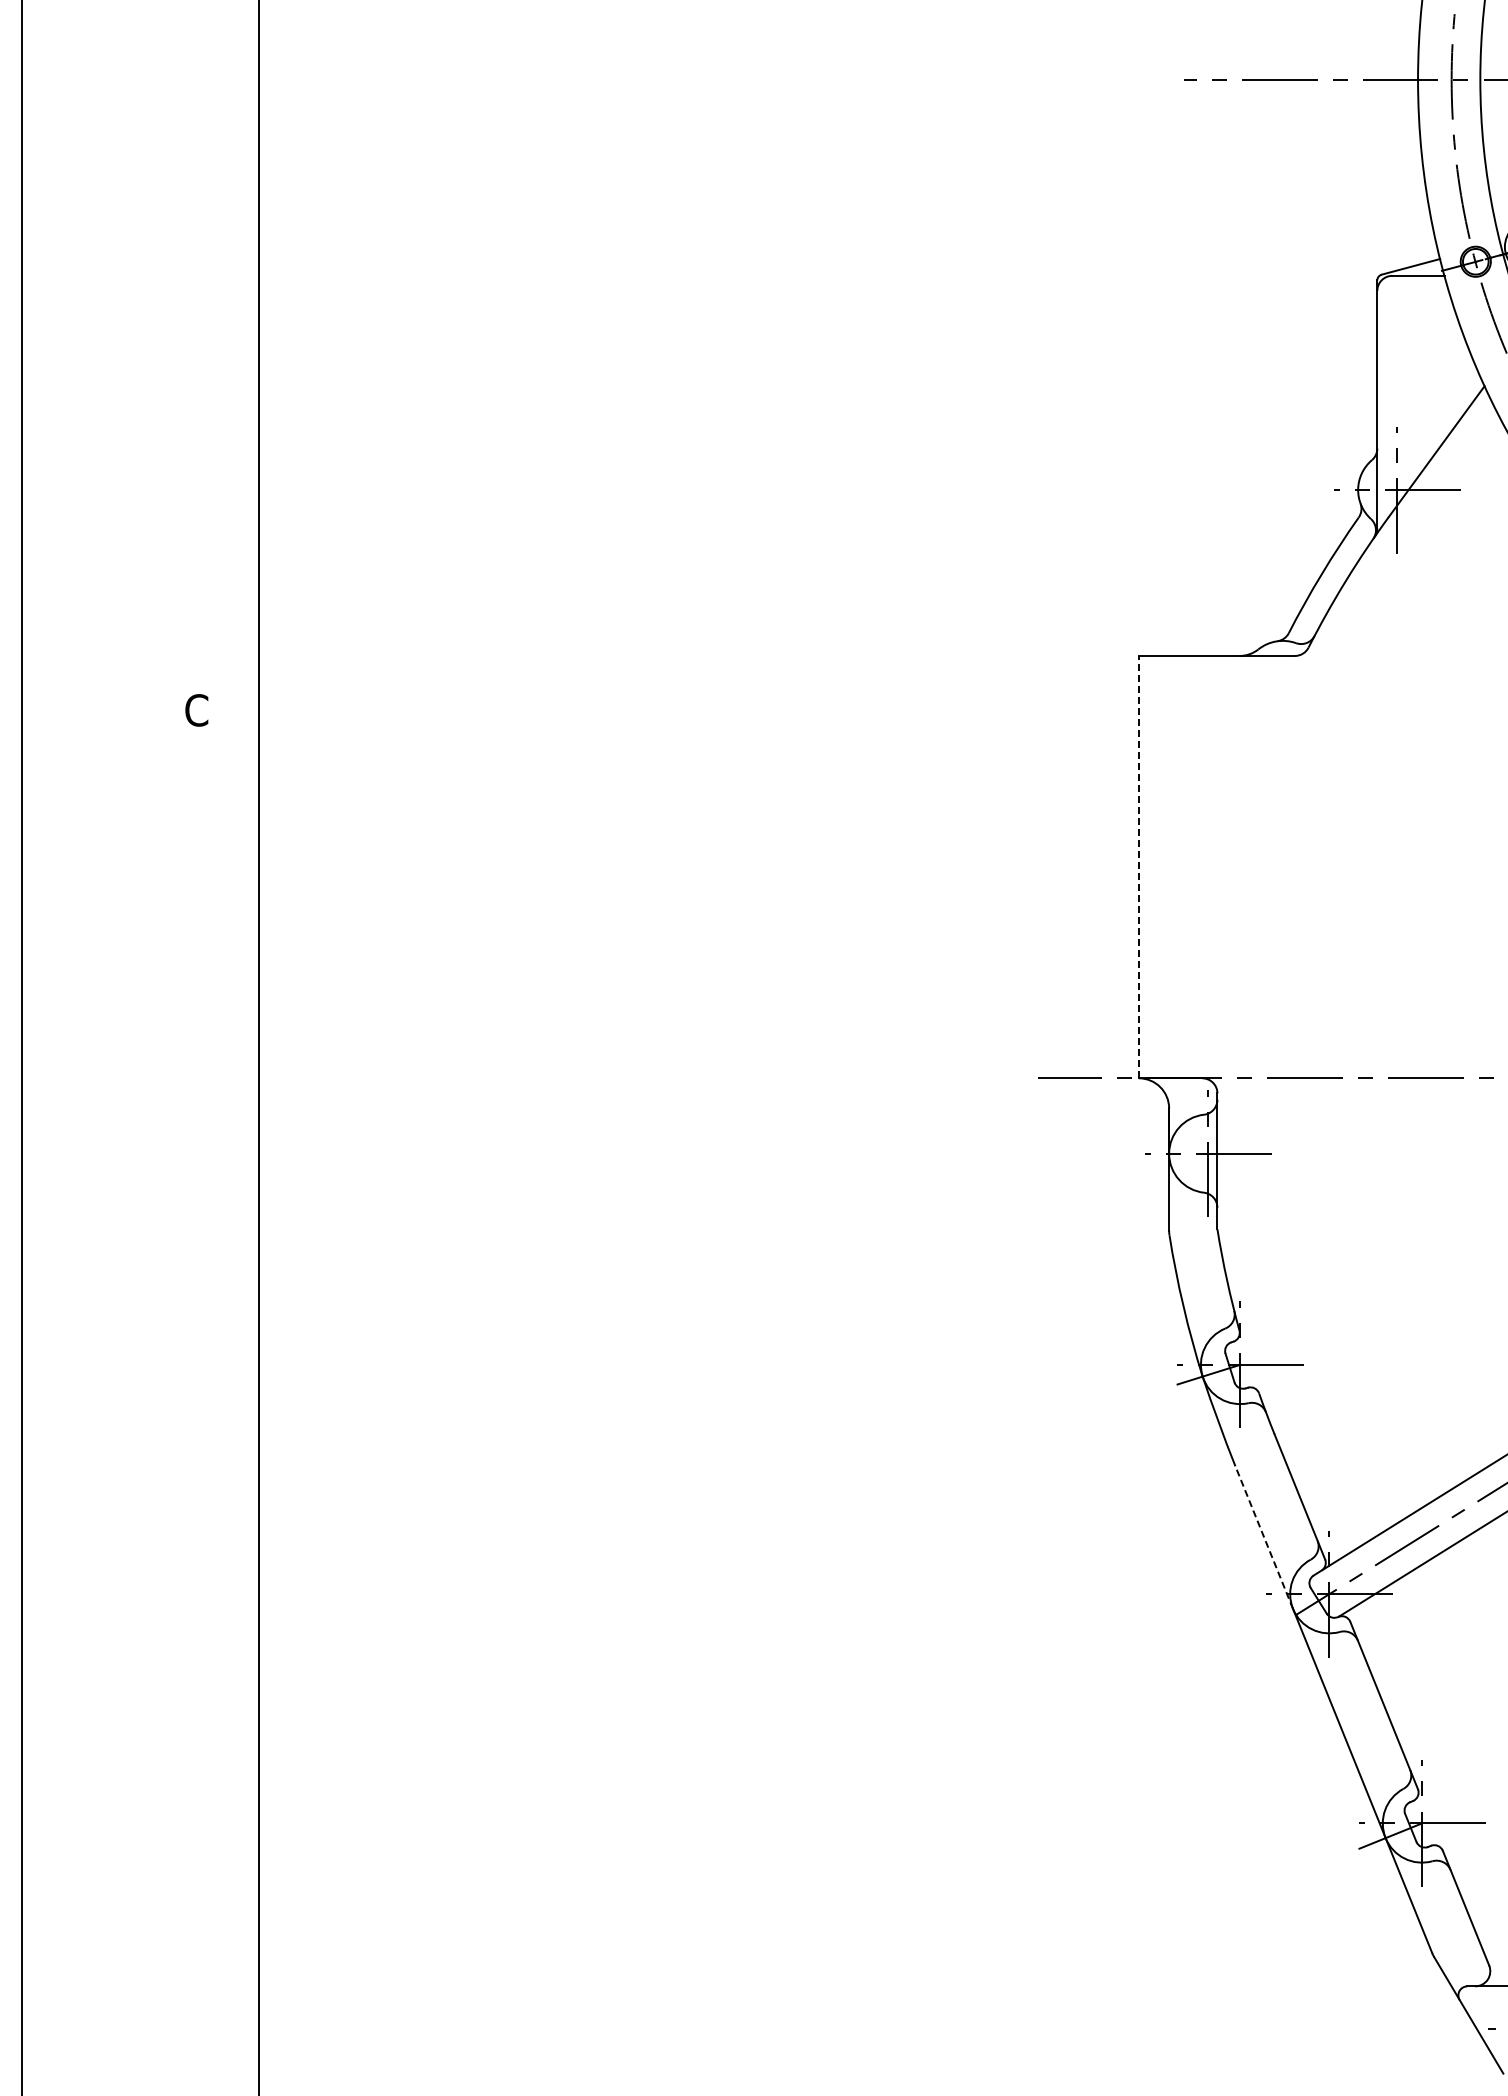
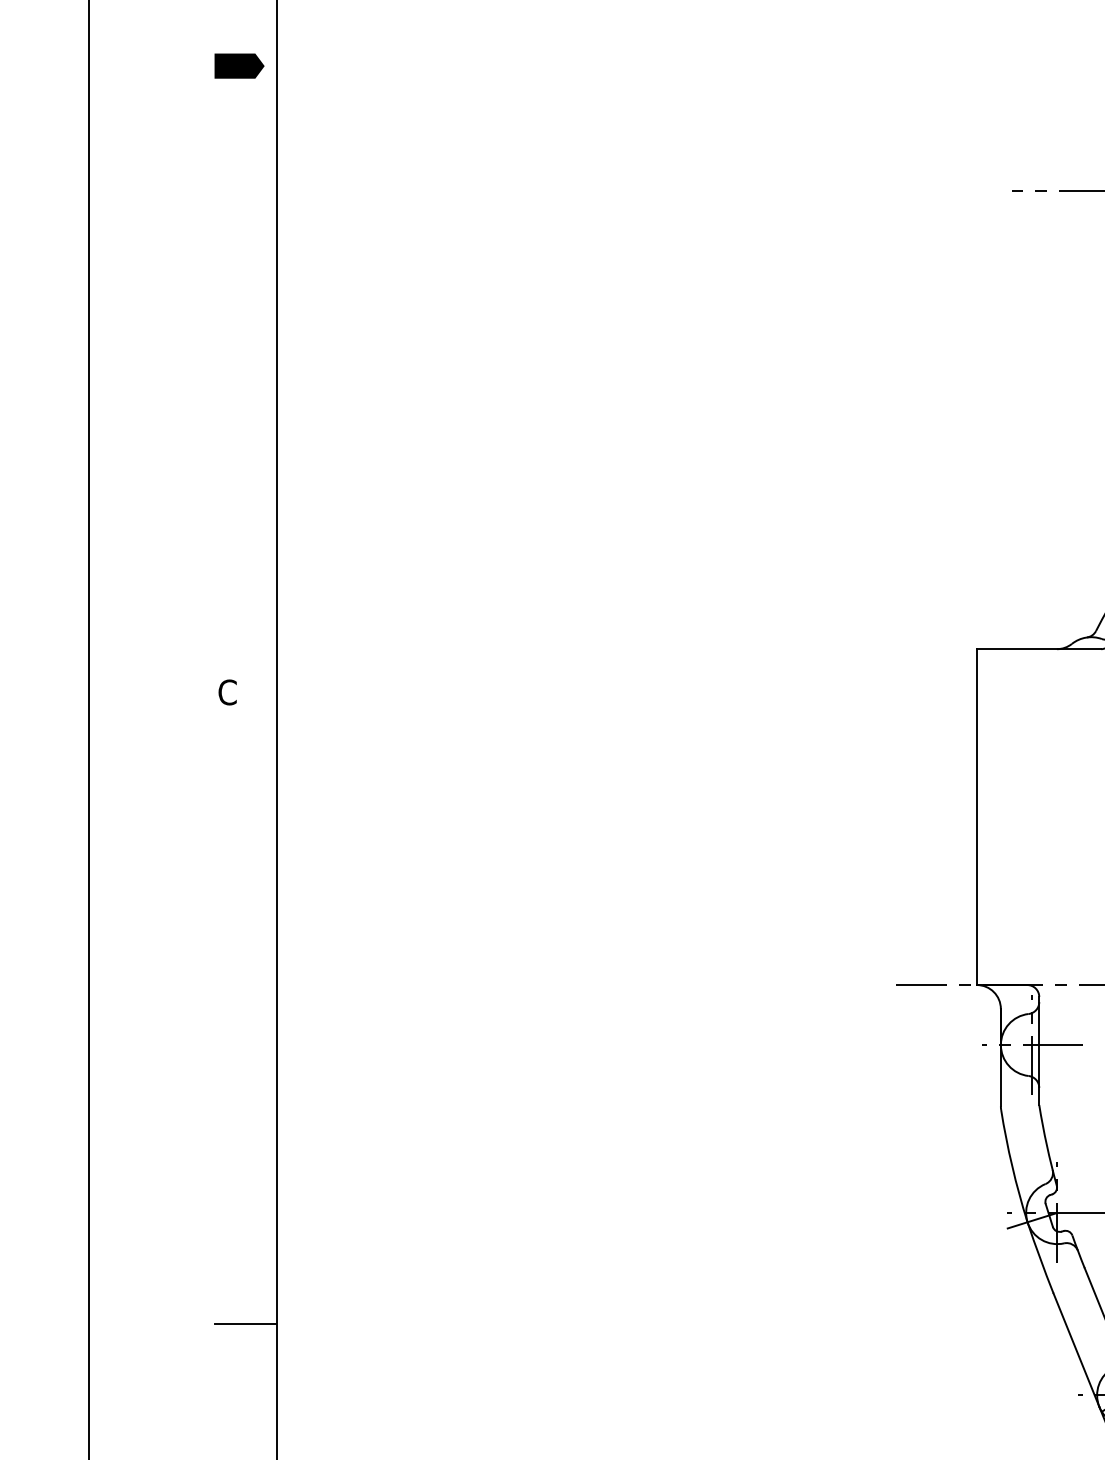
line: (1138, 866) -> (976, 816), dashed -> solid
line: (218, 1504) -> (244, 1323), added
line: (1264, 1537) -> (1076, 1350), dashed -> solid

